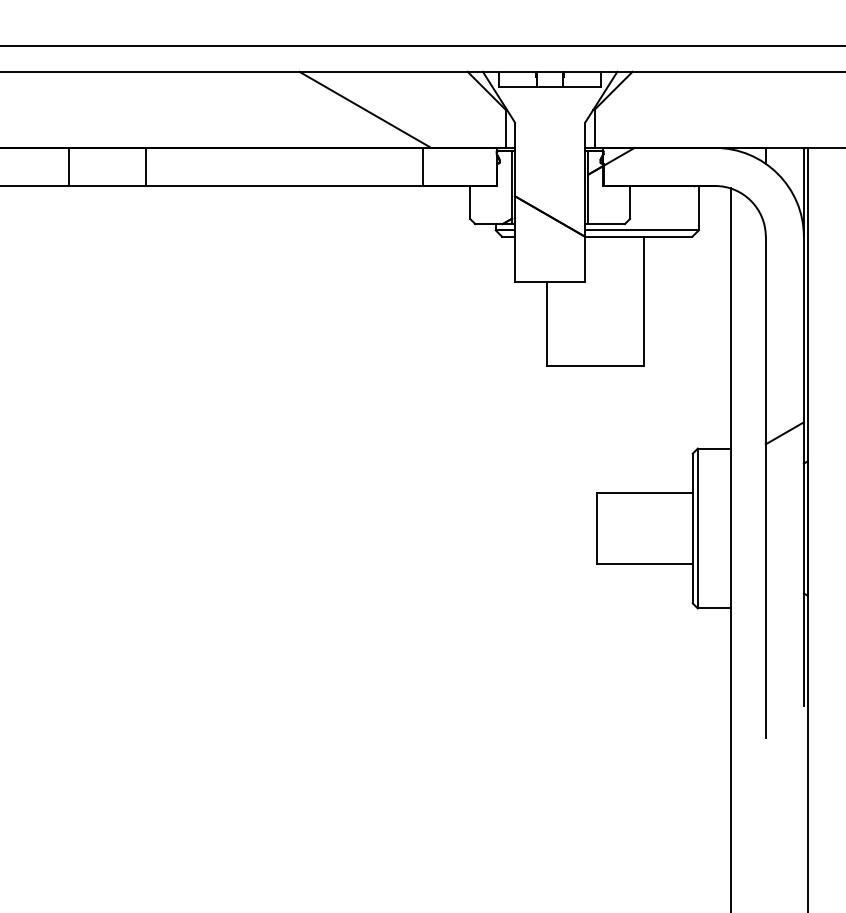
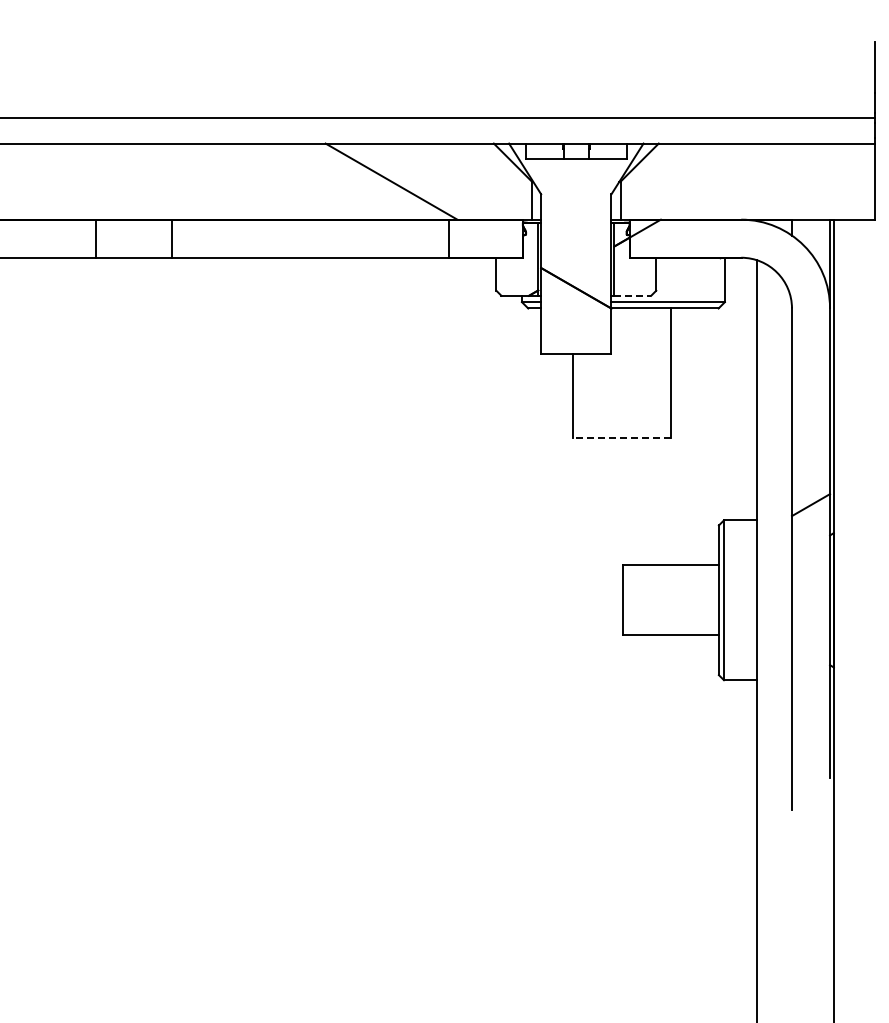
line: (607, 223) -> (633, 295), solid -> dashed
line: (595, 365) -> (621, 437), solid -> dashed

